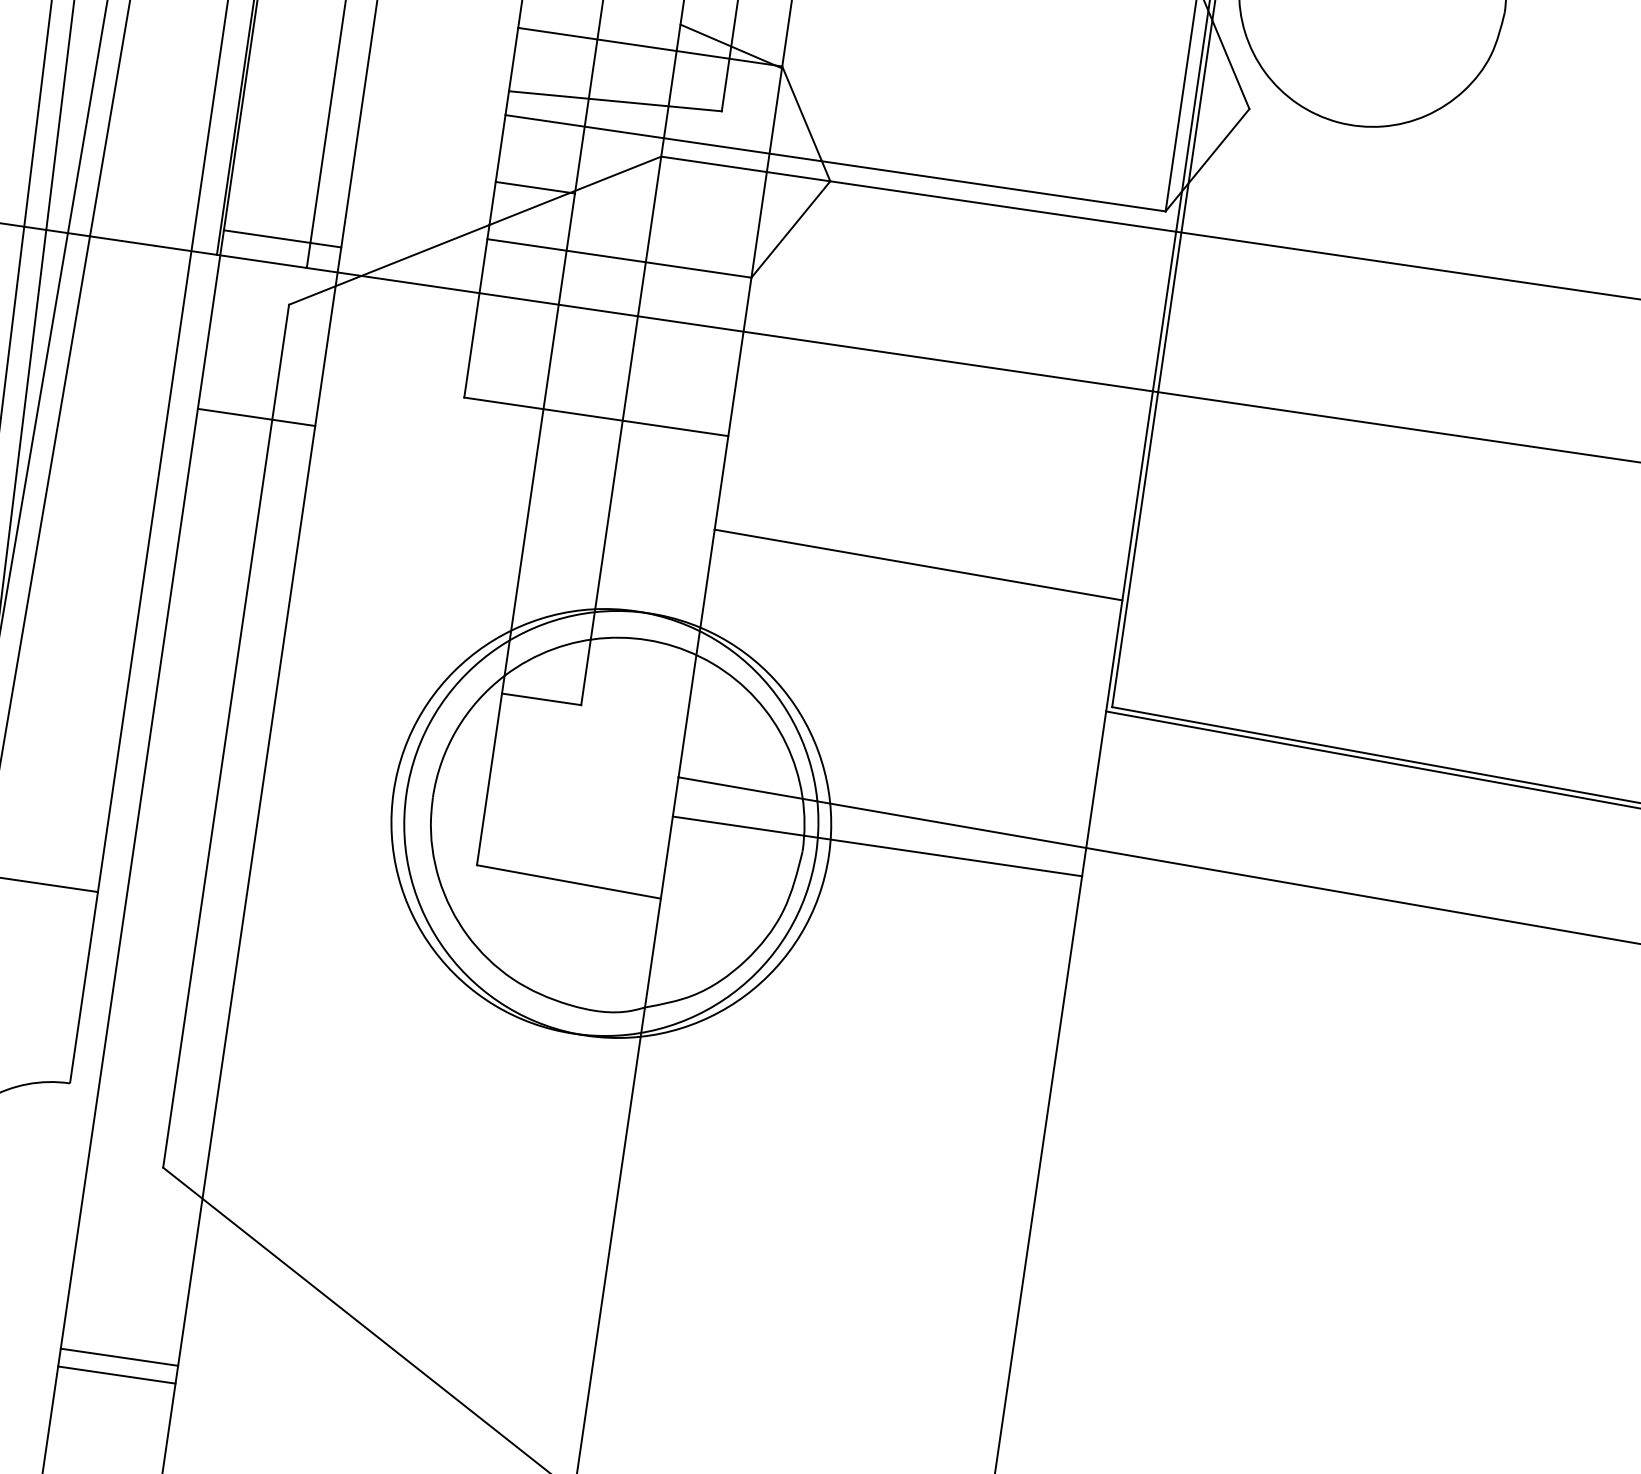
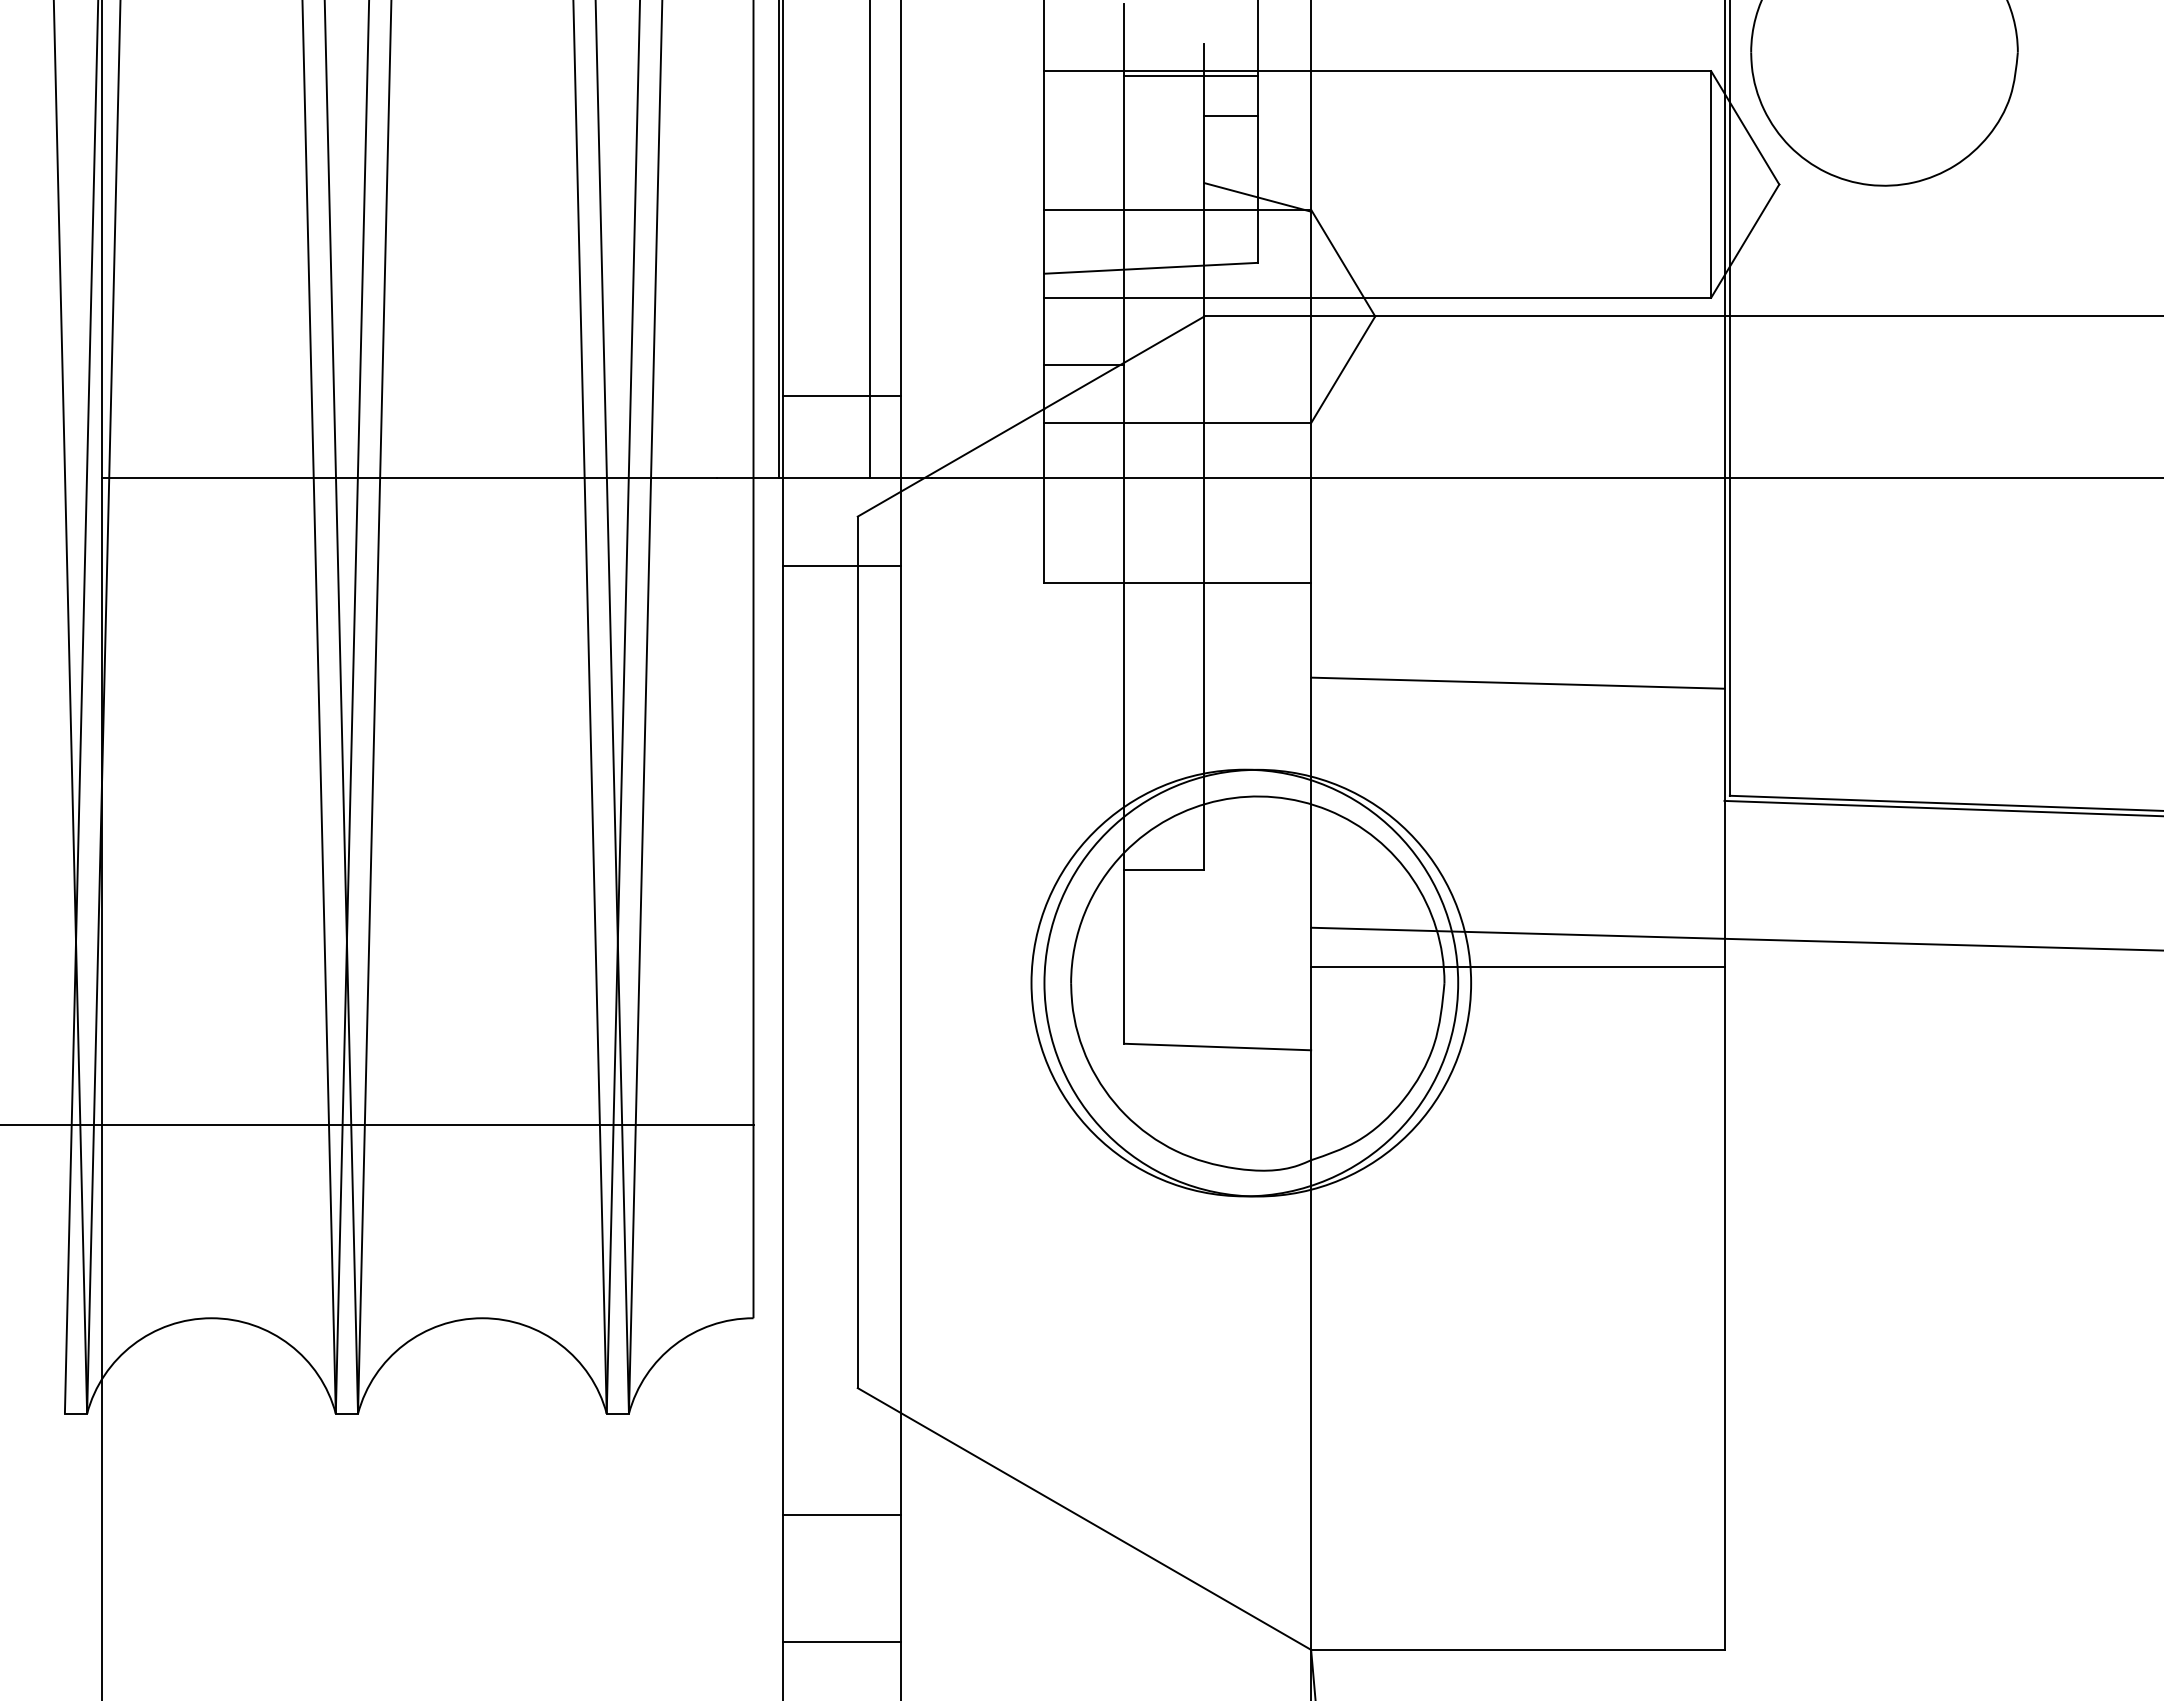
line: (282, 238) -> (841, 396), moved
line: (256, 417) -> (841, 565), moved
line: (119, 1356) -> (841, 1641), moved
line: (116, 1374) -> (841, 1514), moved

